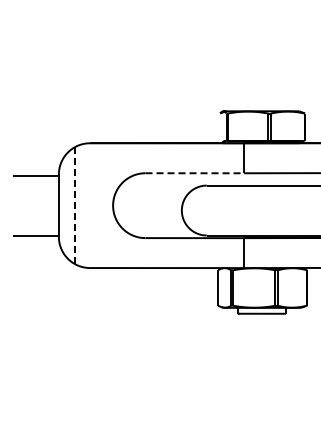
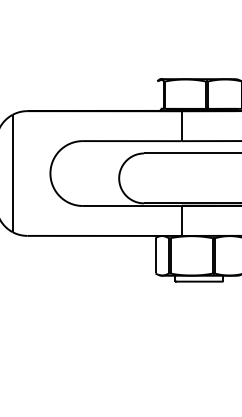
line: (195, 173) -> (132, 141), dashed -> solid
line: (75, 205) -> (12, 173), dashed -> solid

